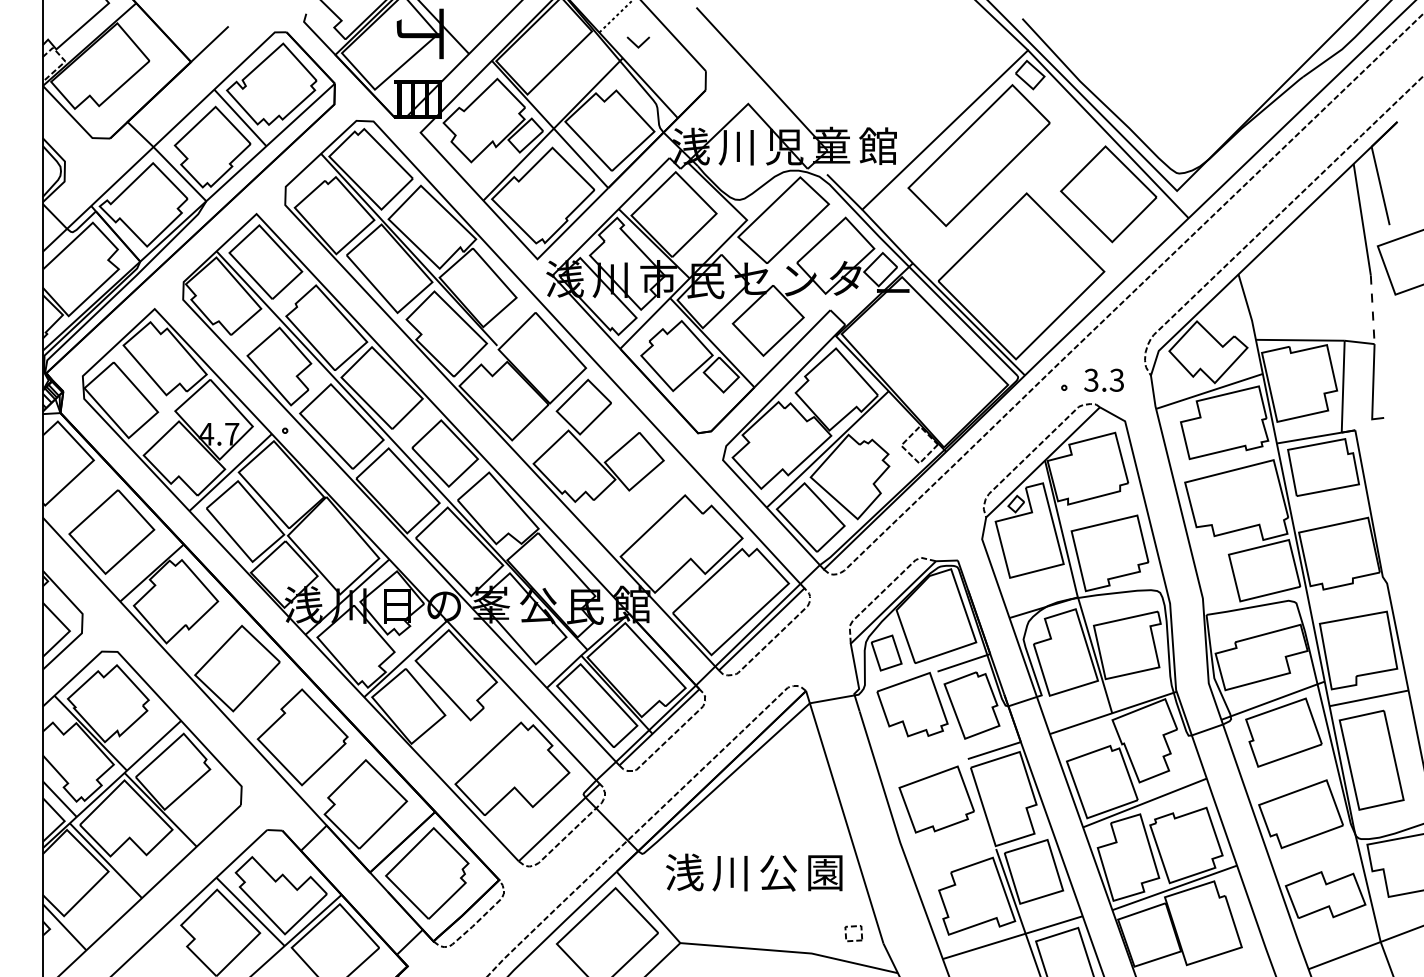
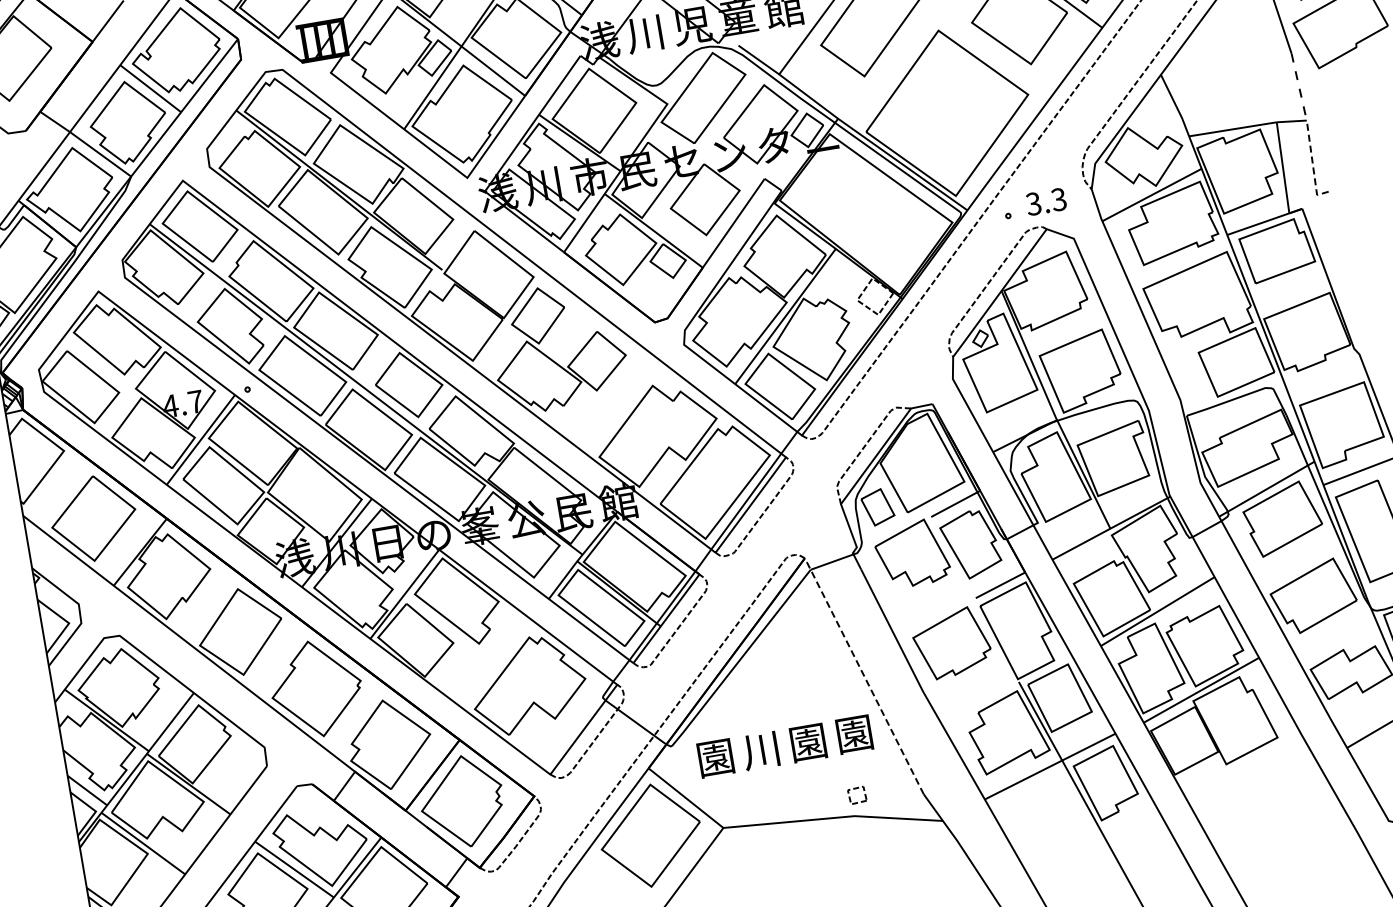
line: (1373, 388) -> (1313, 164), solid -> dashed
line: (844, 816) -> (863, 675), solid -> dashed
text: (684, 872) -> (715, 757), 浅 -> 園
text: (778, 873) -> (808, 742), 公 -> 園
part: (853, 933) -> (856, 795), moved

